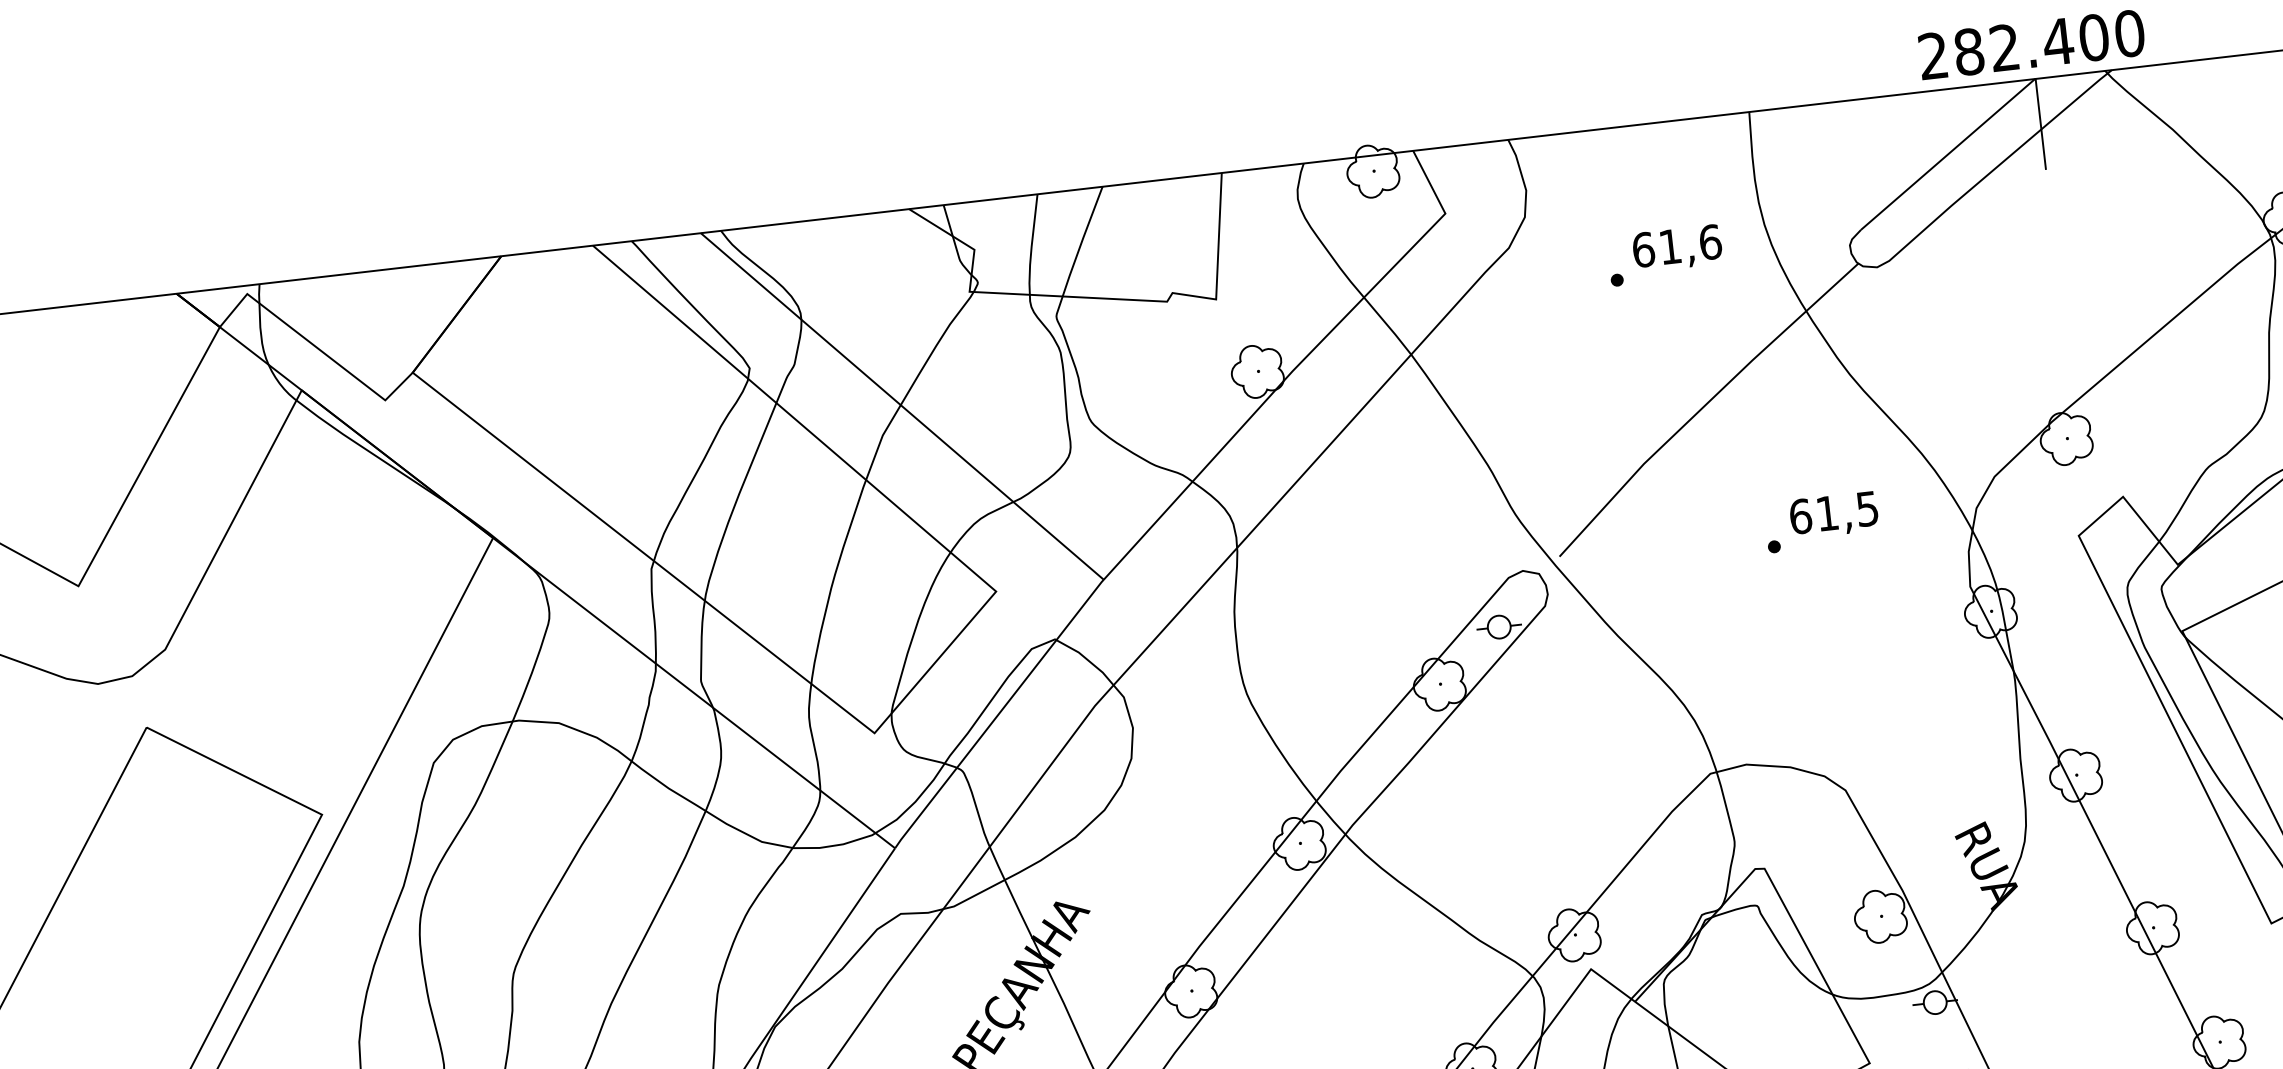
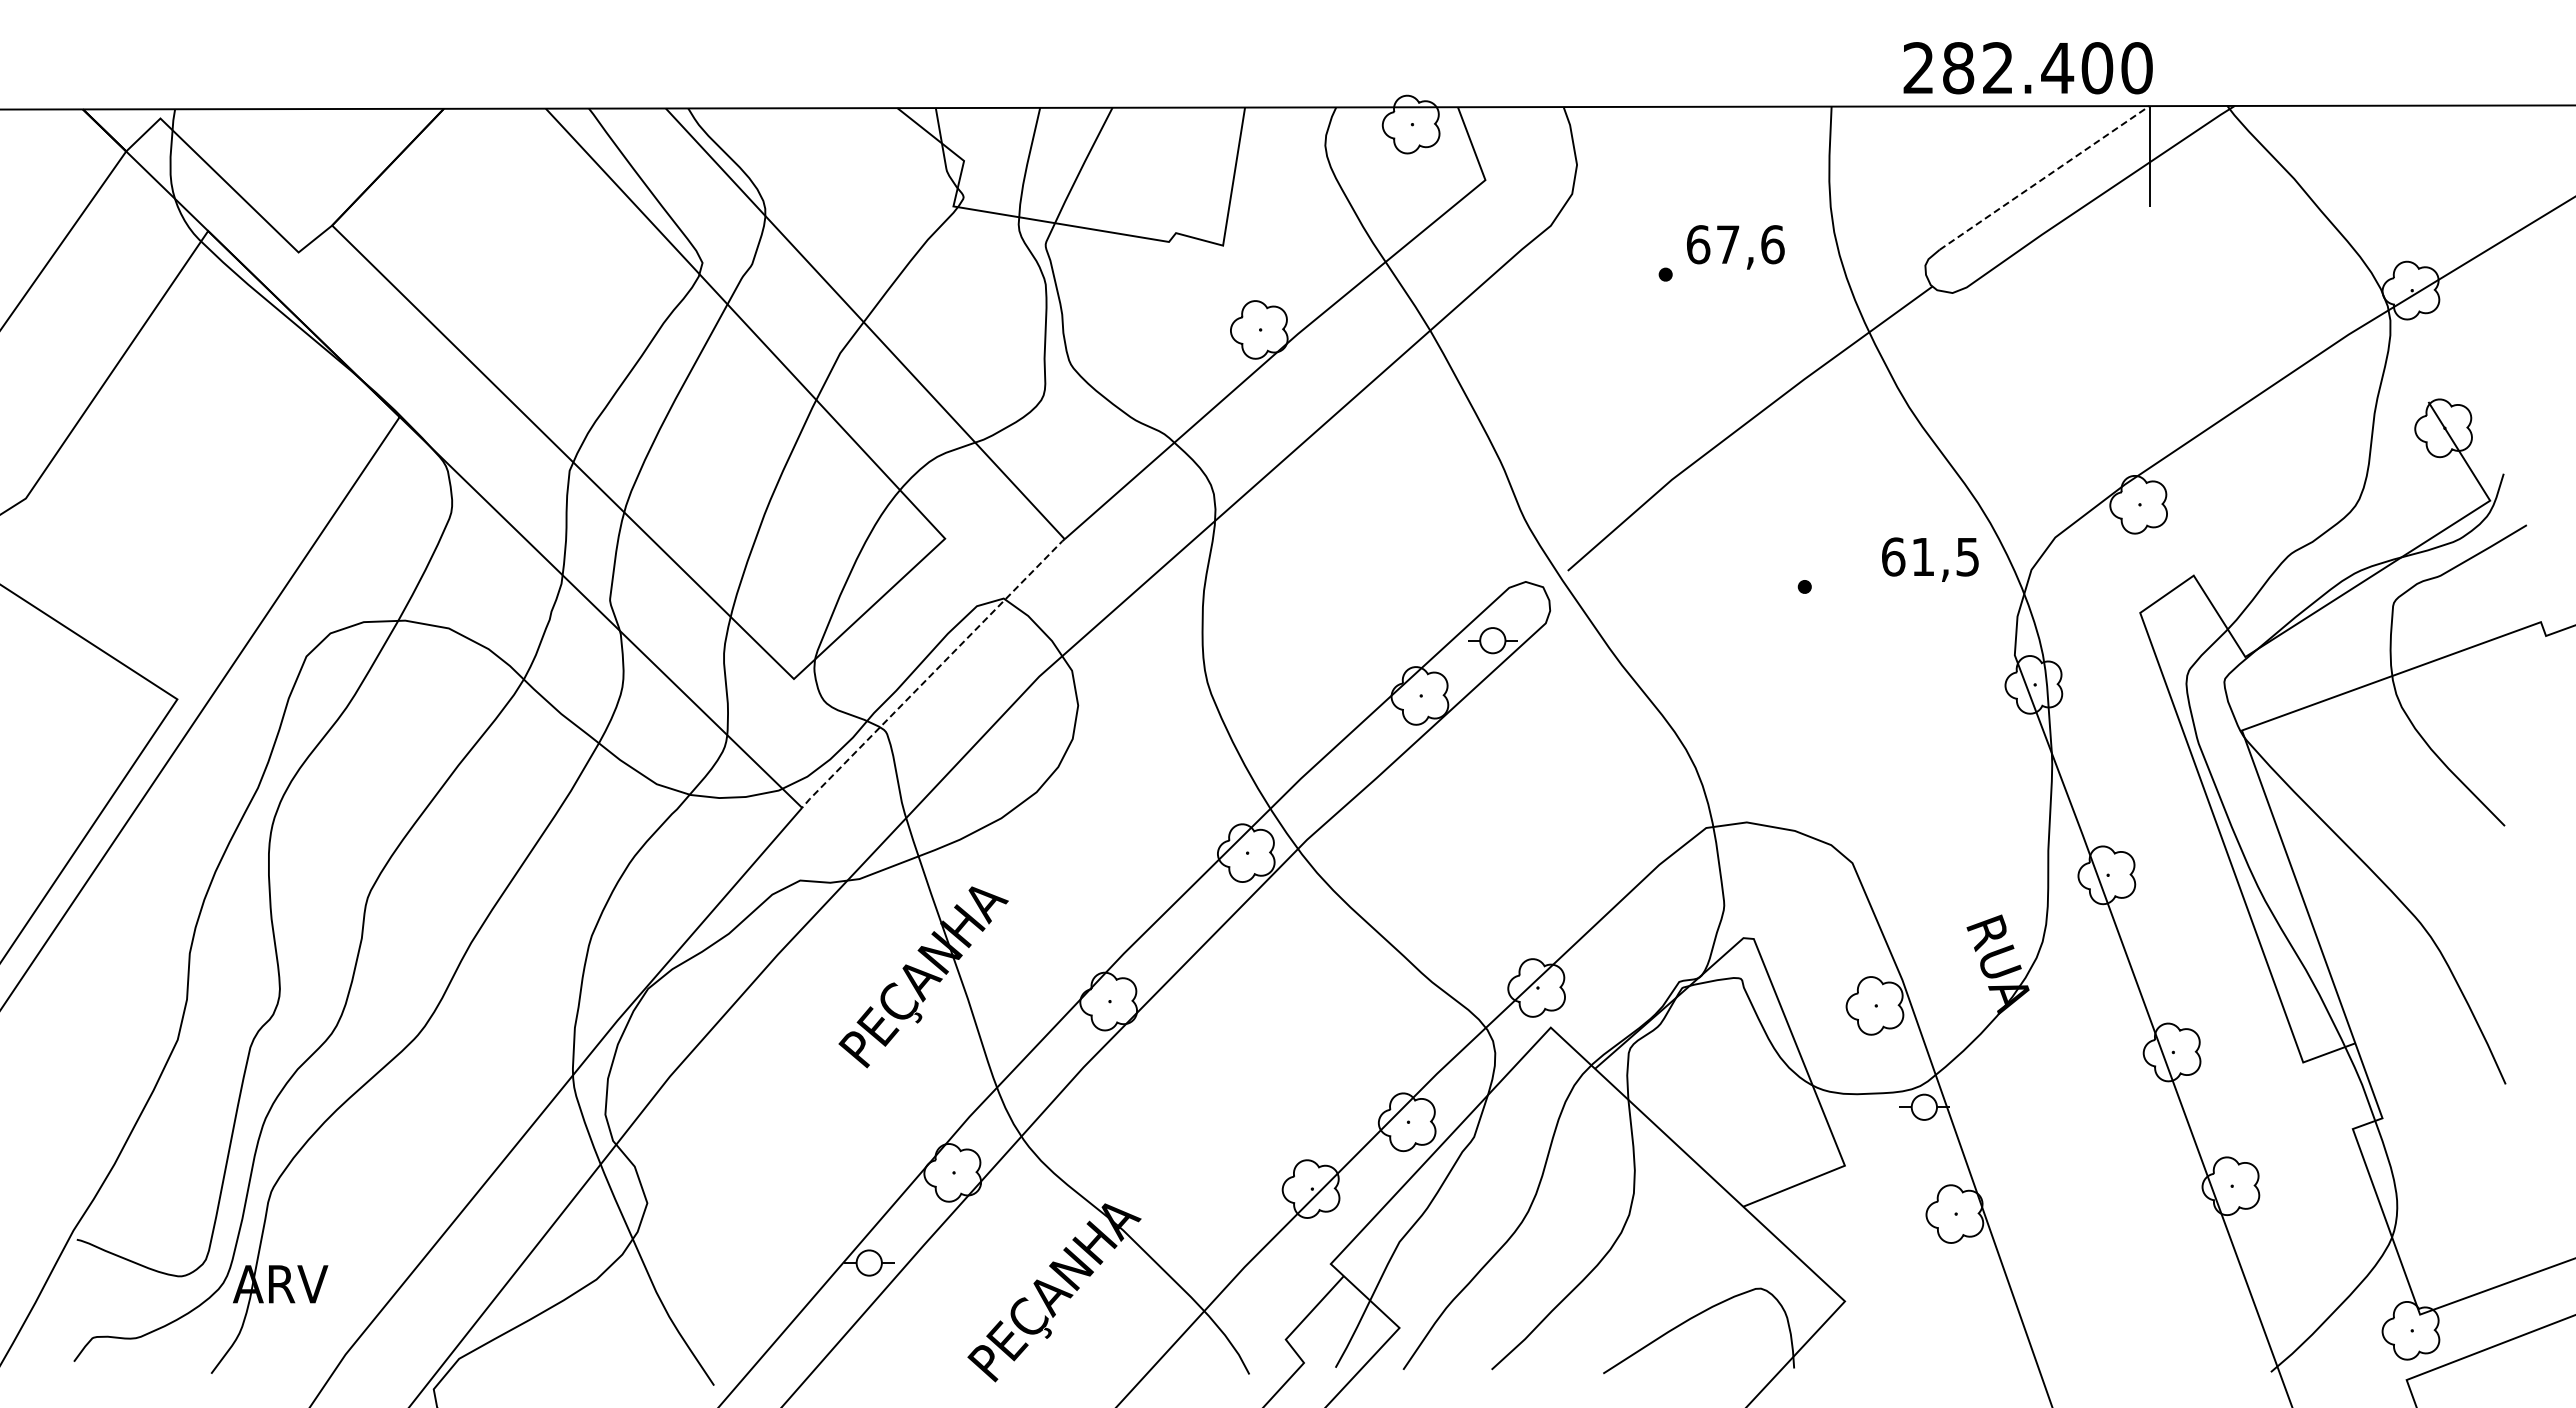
text: (2031, 45) -> (2027, 68), moved
line: (1948, 153) -> (2044, 177), solid -> dashed
text: (1670, 246) -> (1728, 244), 61,6 -> 67,6
text: (1834, 515) -> (1930, 559), moved
line: (998, 714) -> (932, 673), solid -> dashed

